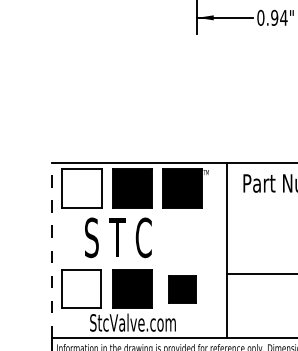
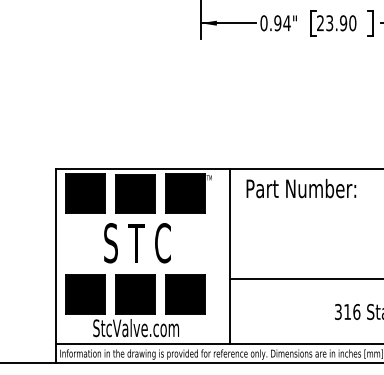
fill: (81, 188) -> (84, 193), added
text: (118, 238) -> (137, 243), moved
line: (52, 250) -> (55, 255), dashed -> solid
fill: (81, 289) -> (84, 294), added
part: (182, 289) -> (185, 294), size x1.43

